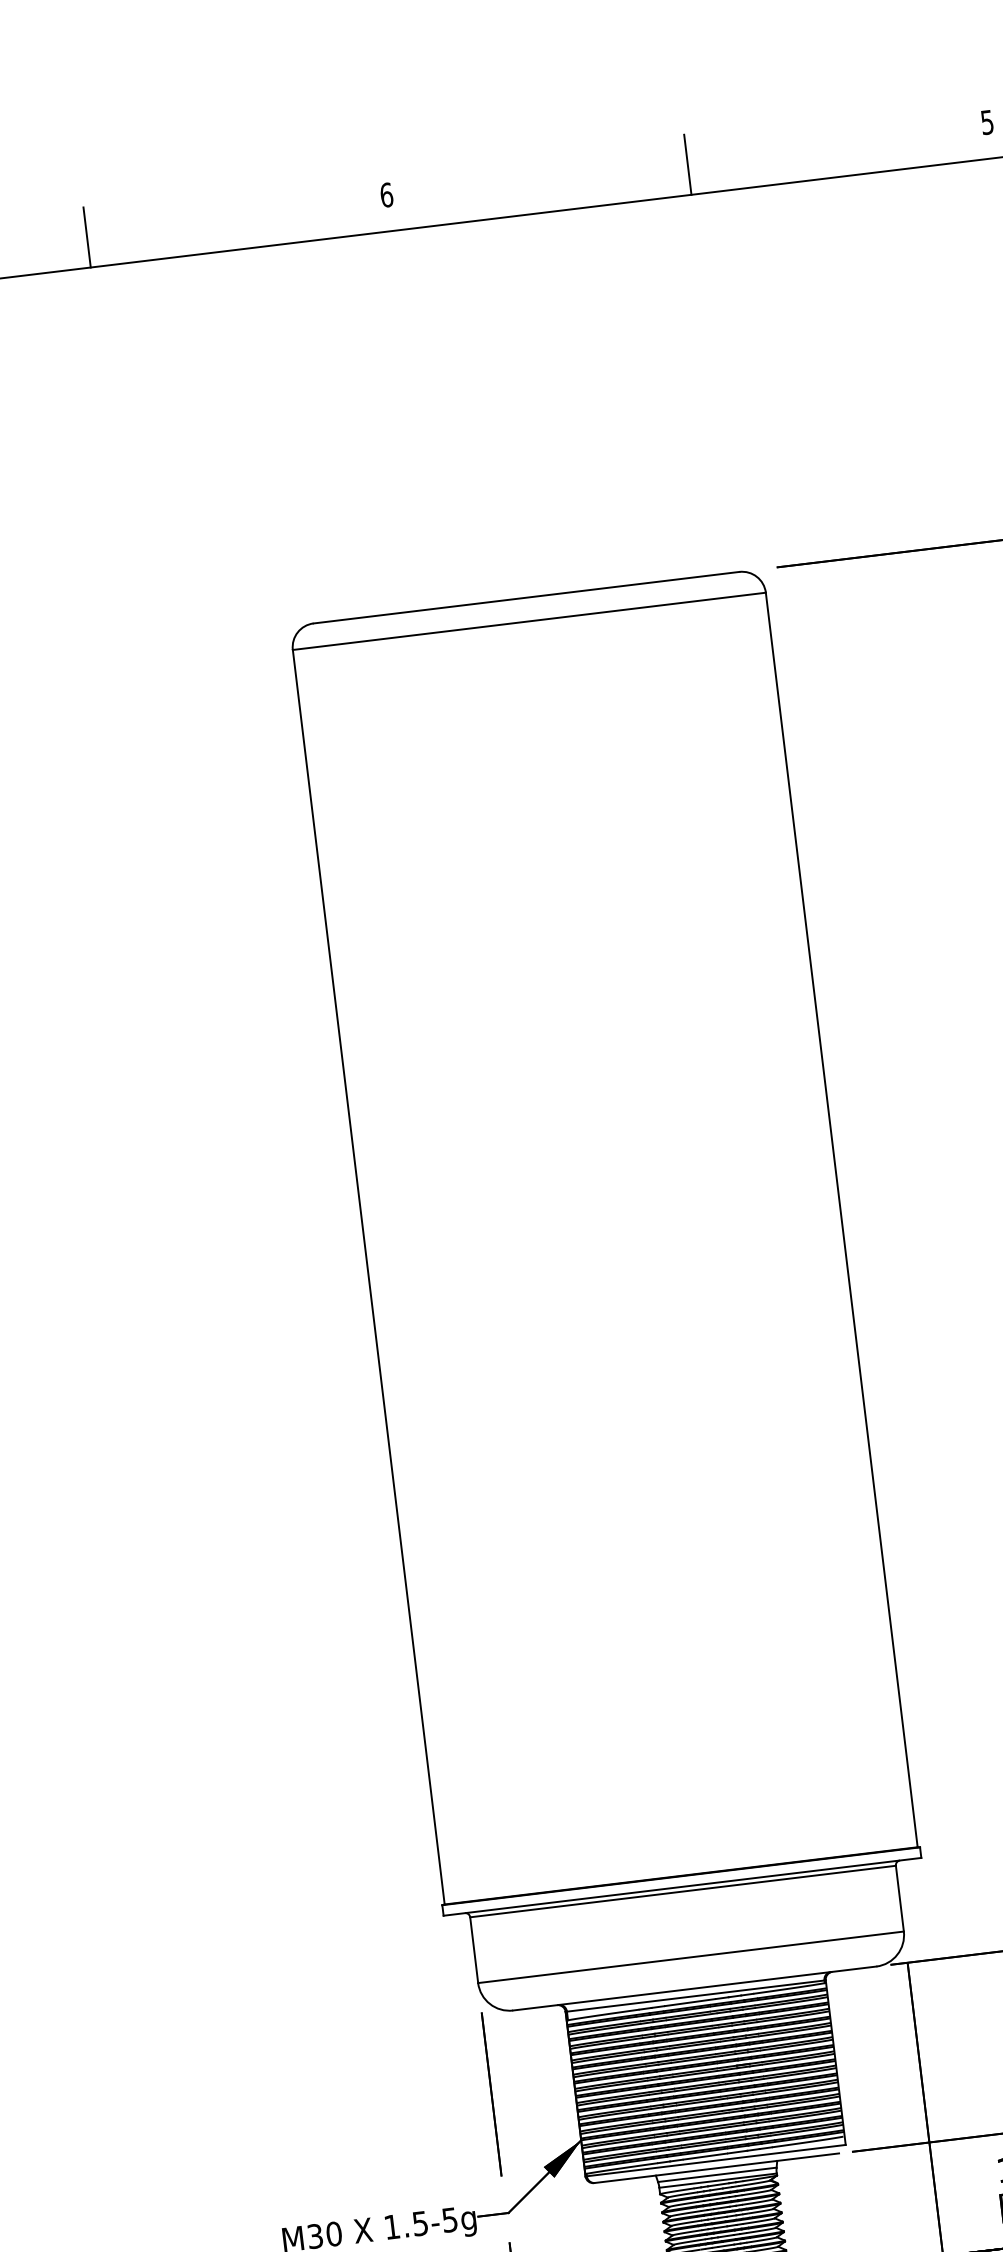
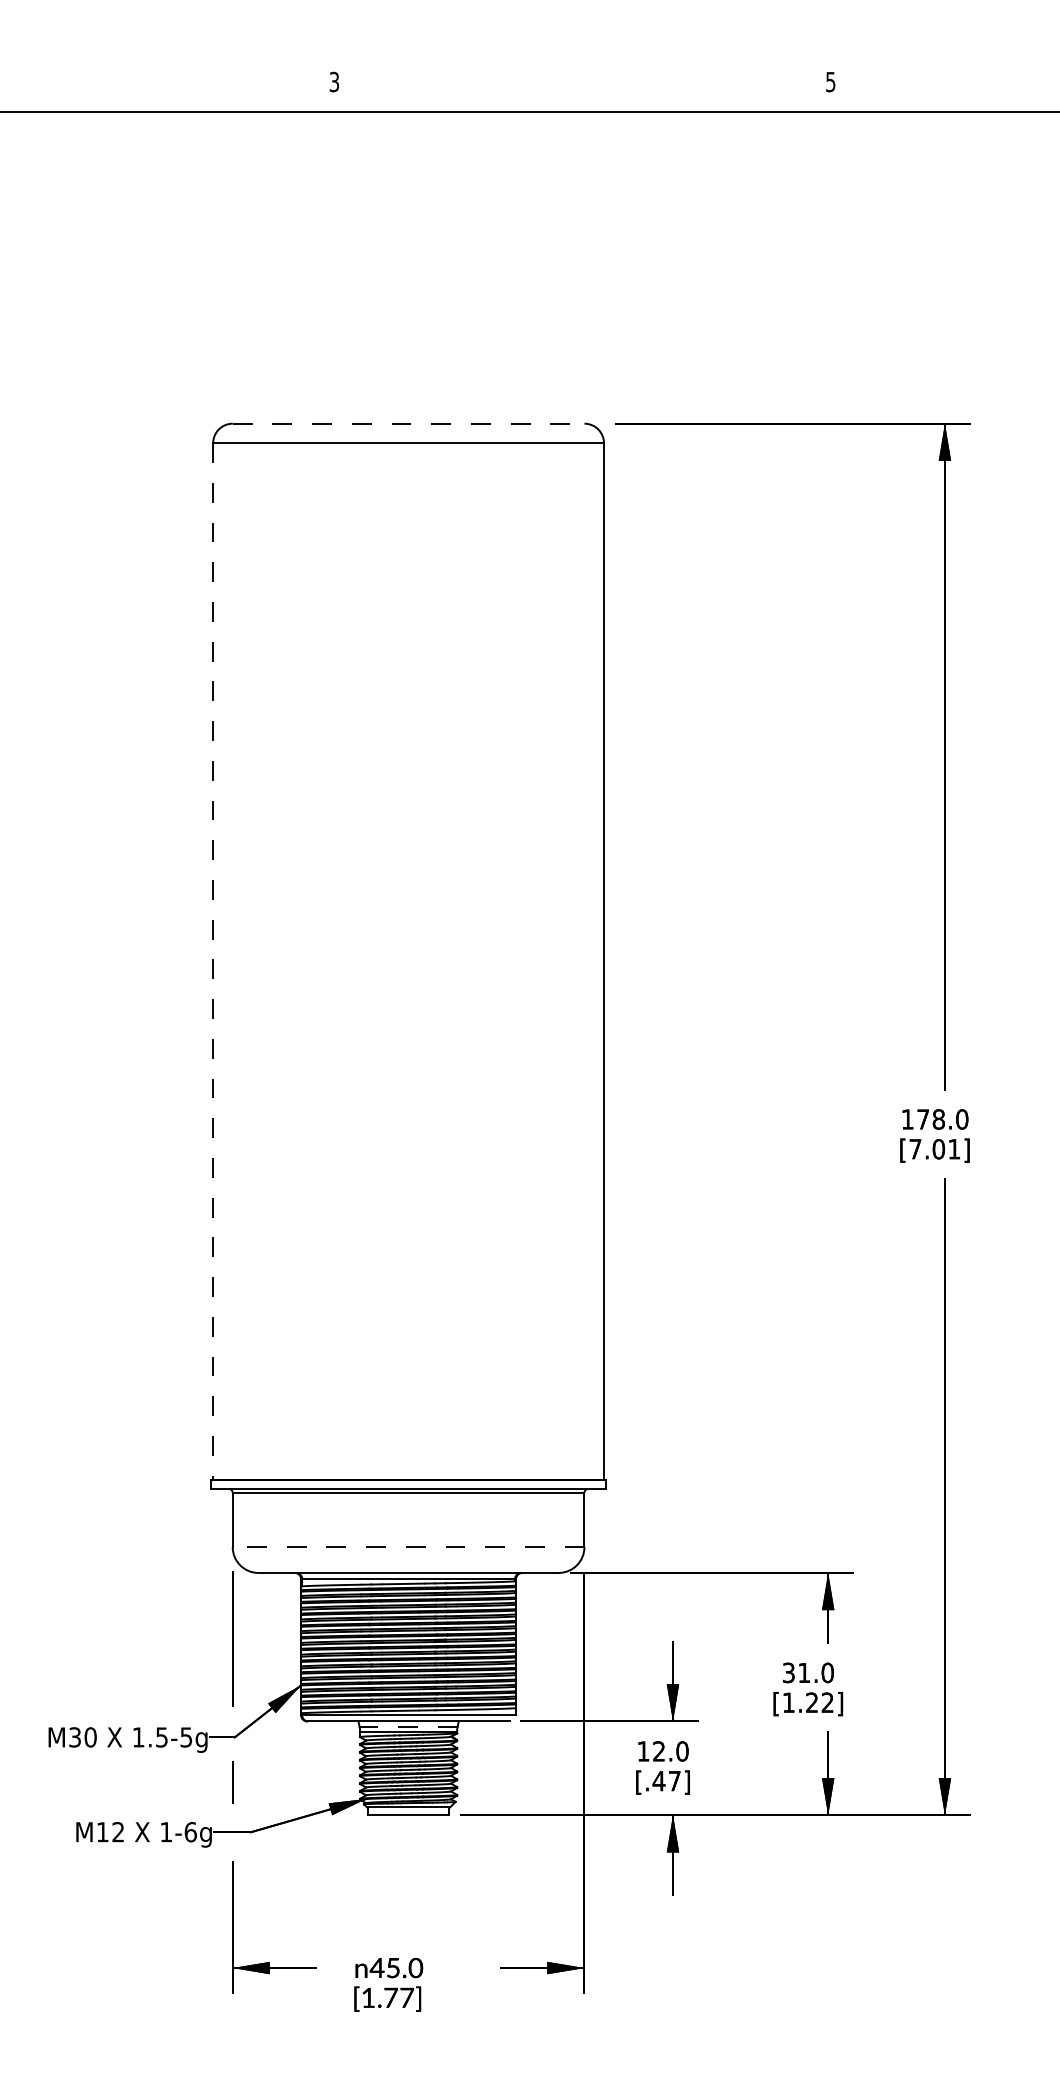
line: (687, 164) -> (582, 86), removed
text: (386, 194) -> (334, 81), 6 -> 3
line: (87, 236) -> (86, 86), removed
line: (526, 597) -> (408, 423), solid -> dashed
line: (369, 1278) -> (213, 962), solid -> dashed
line: (690, 1957) -> (408, 1547), solid -> dashed
line: (717, 2174) -> (408, 1726), solid -> dashed

